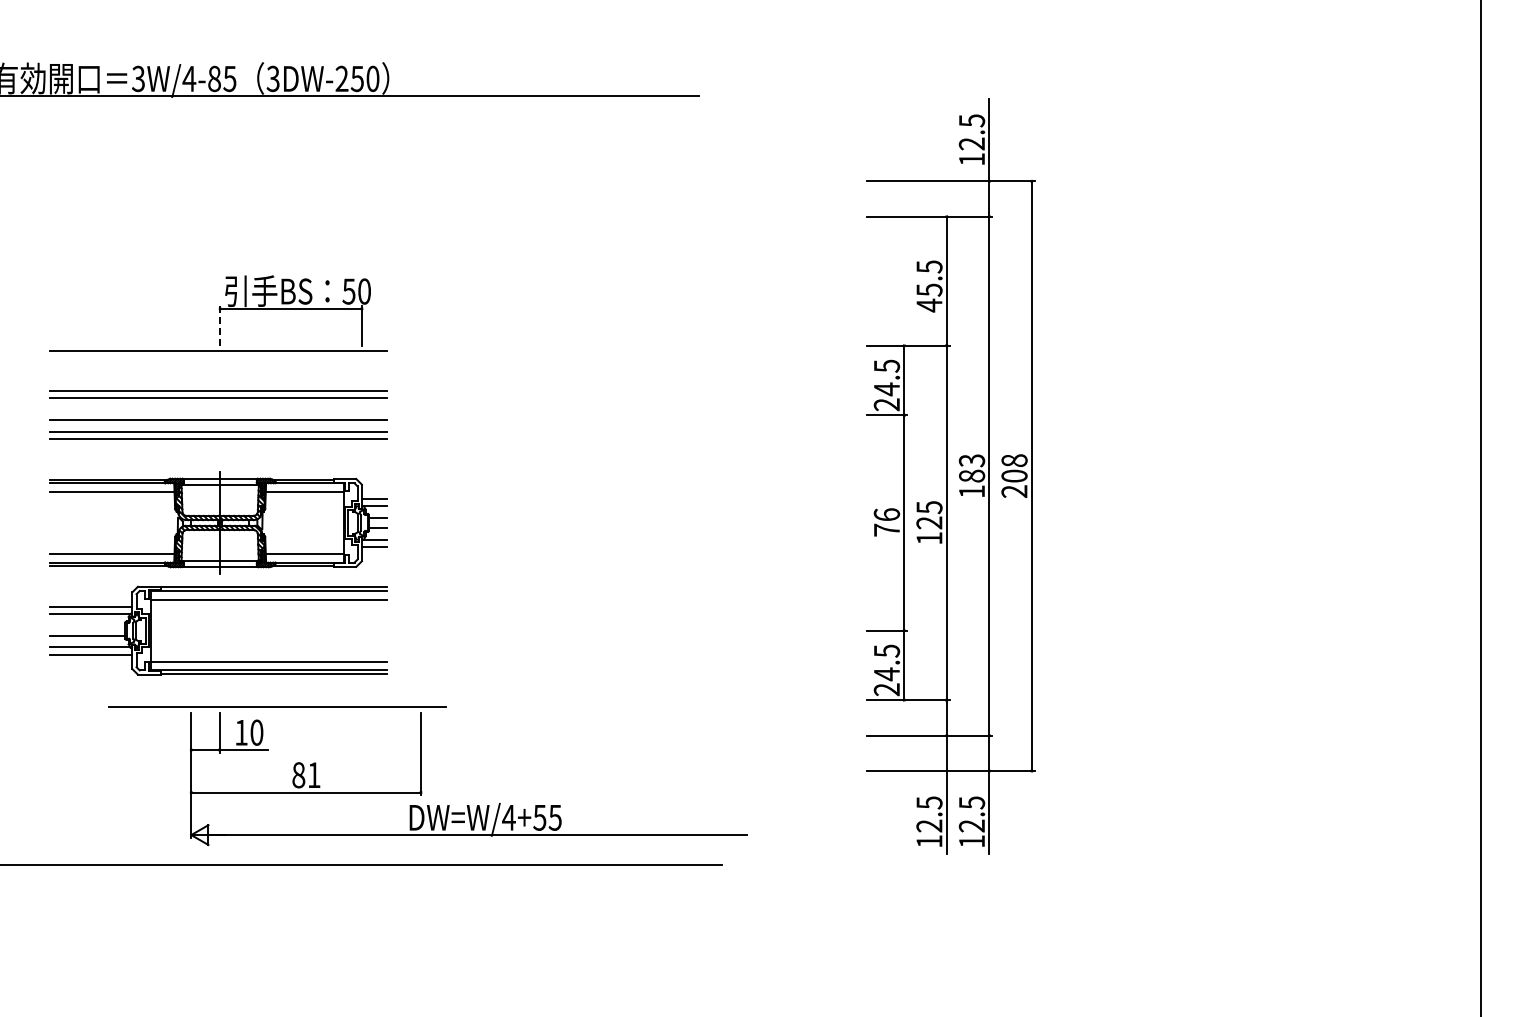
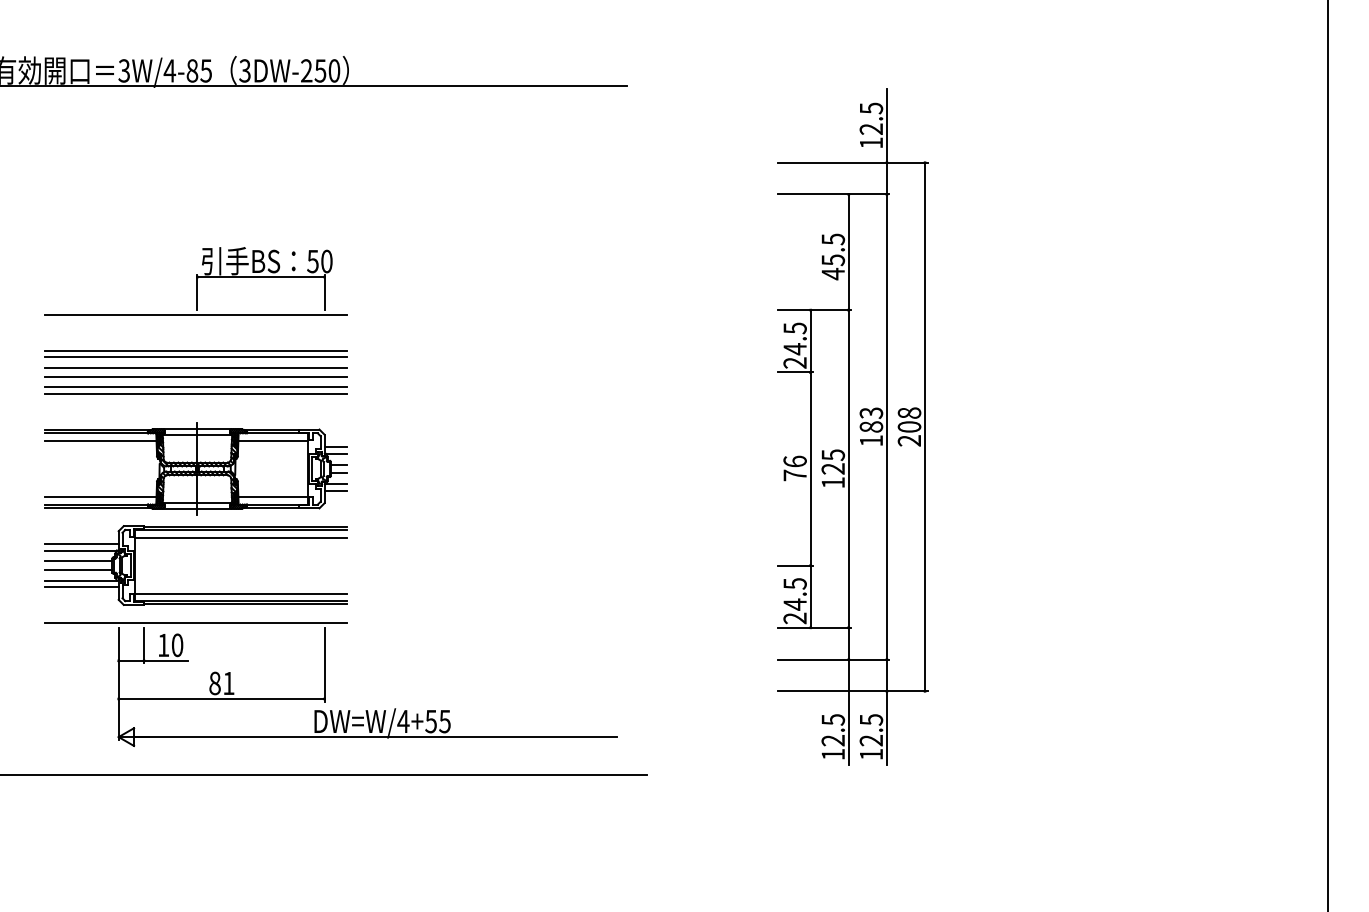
line: (220, 325) -> (197, 291), dashed -> solid
line: (218, 410) -> (195, 368), added
line: (87, 625) -> (78, 560), added
part: (427, 776) -> (330, 684), moved

